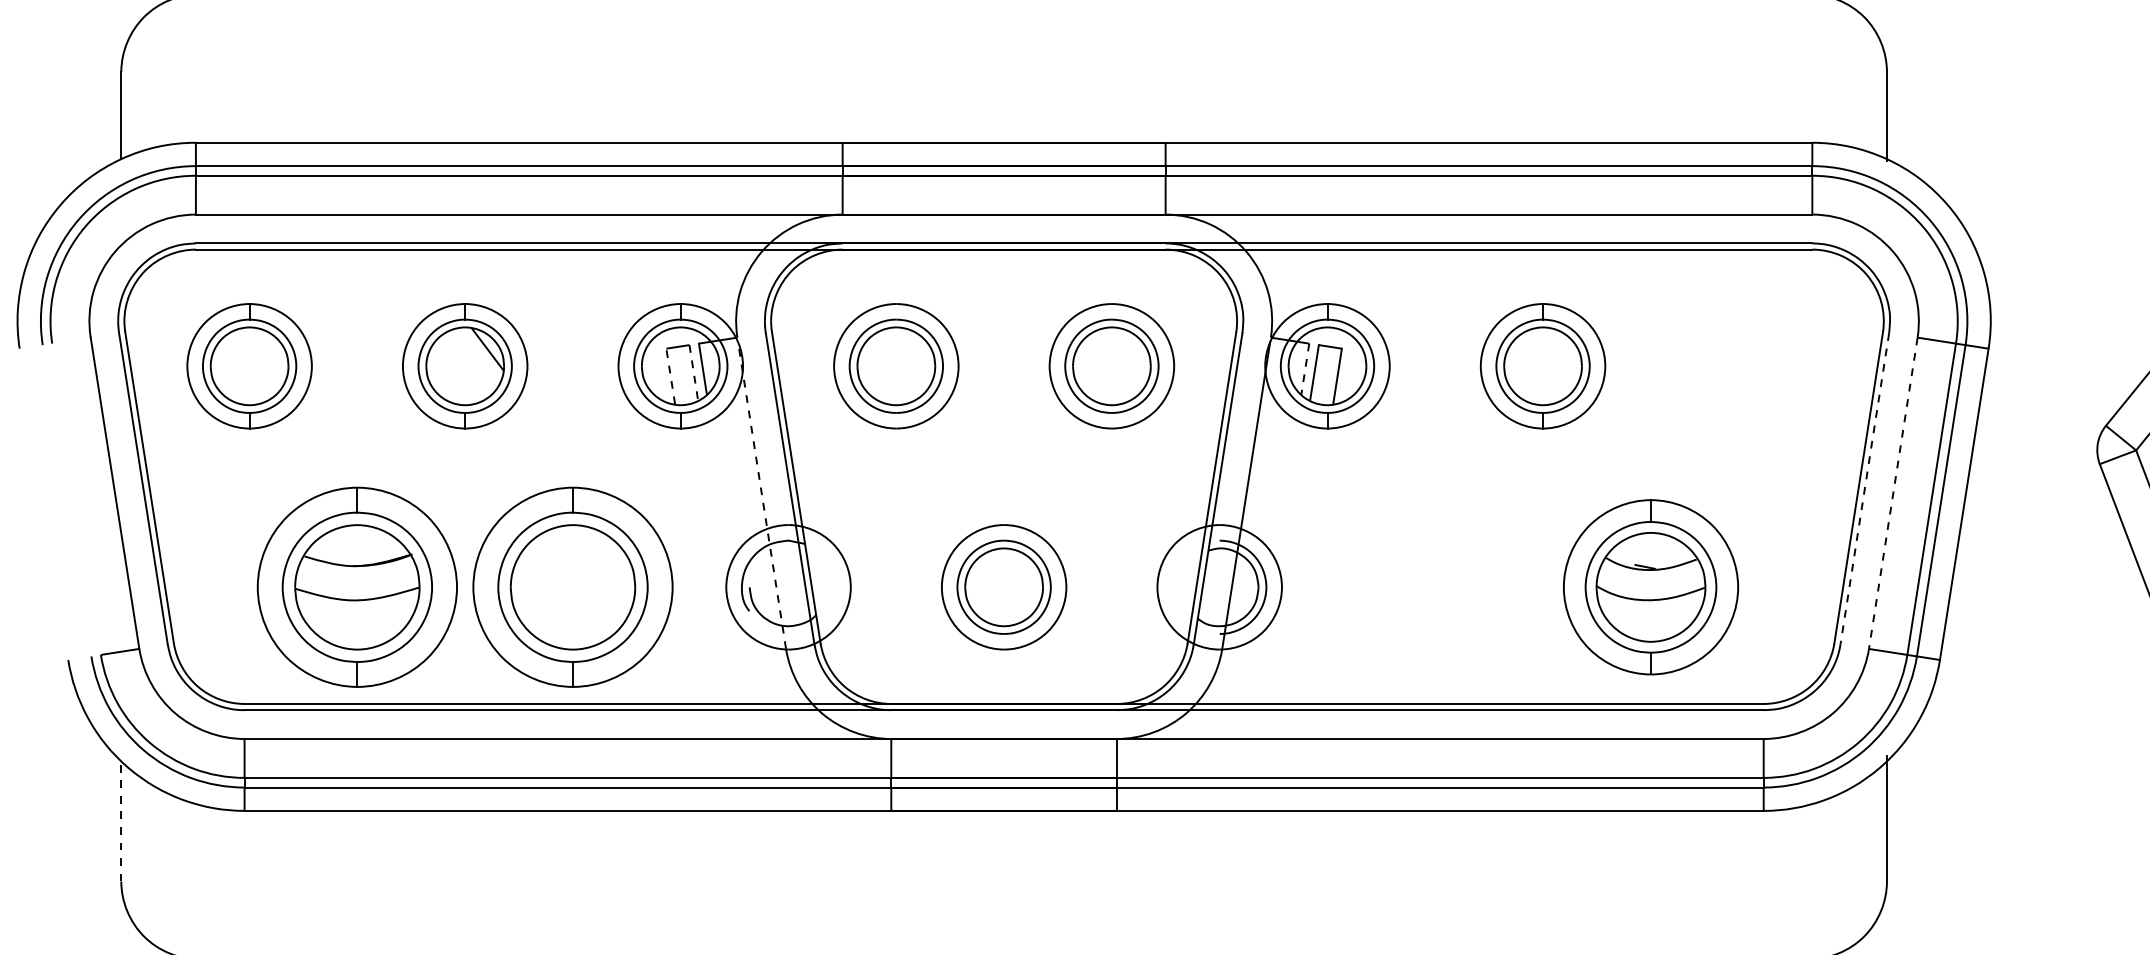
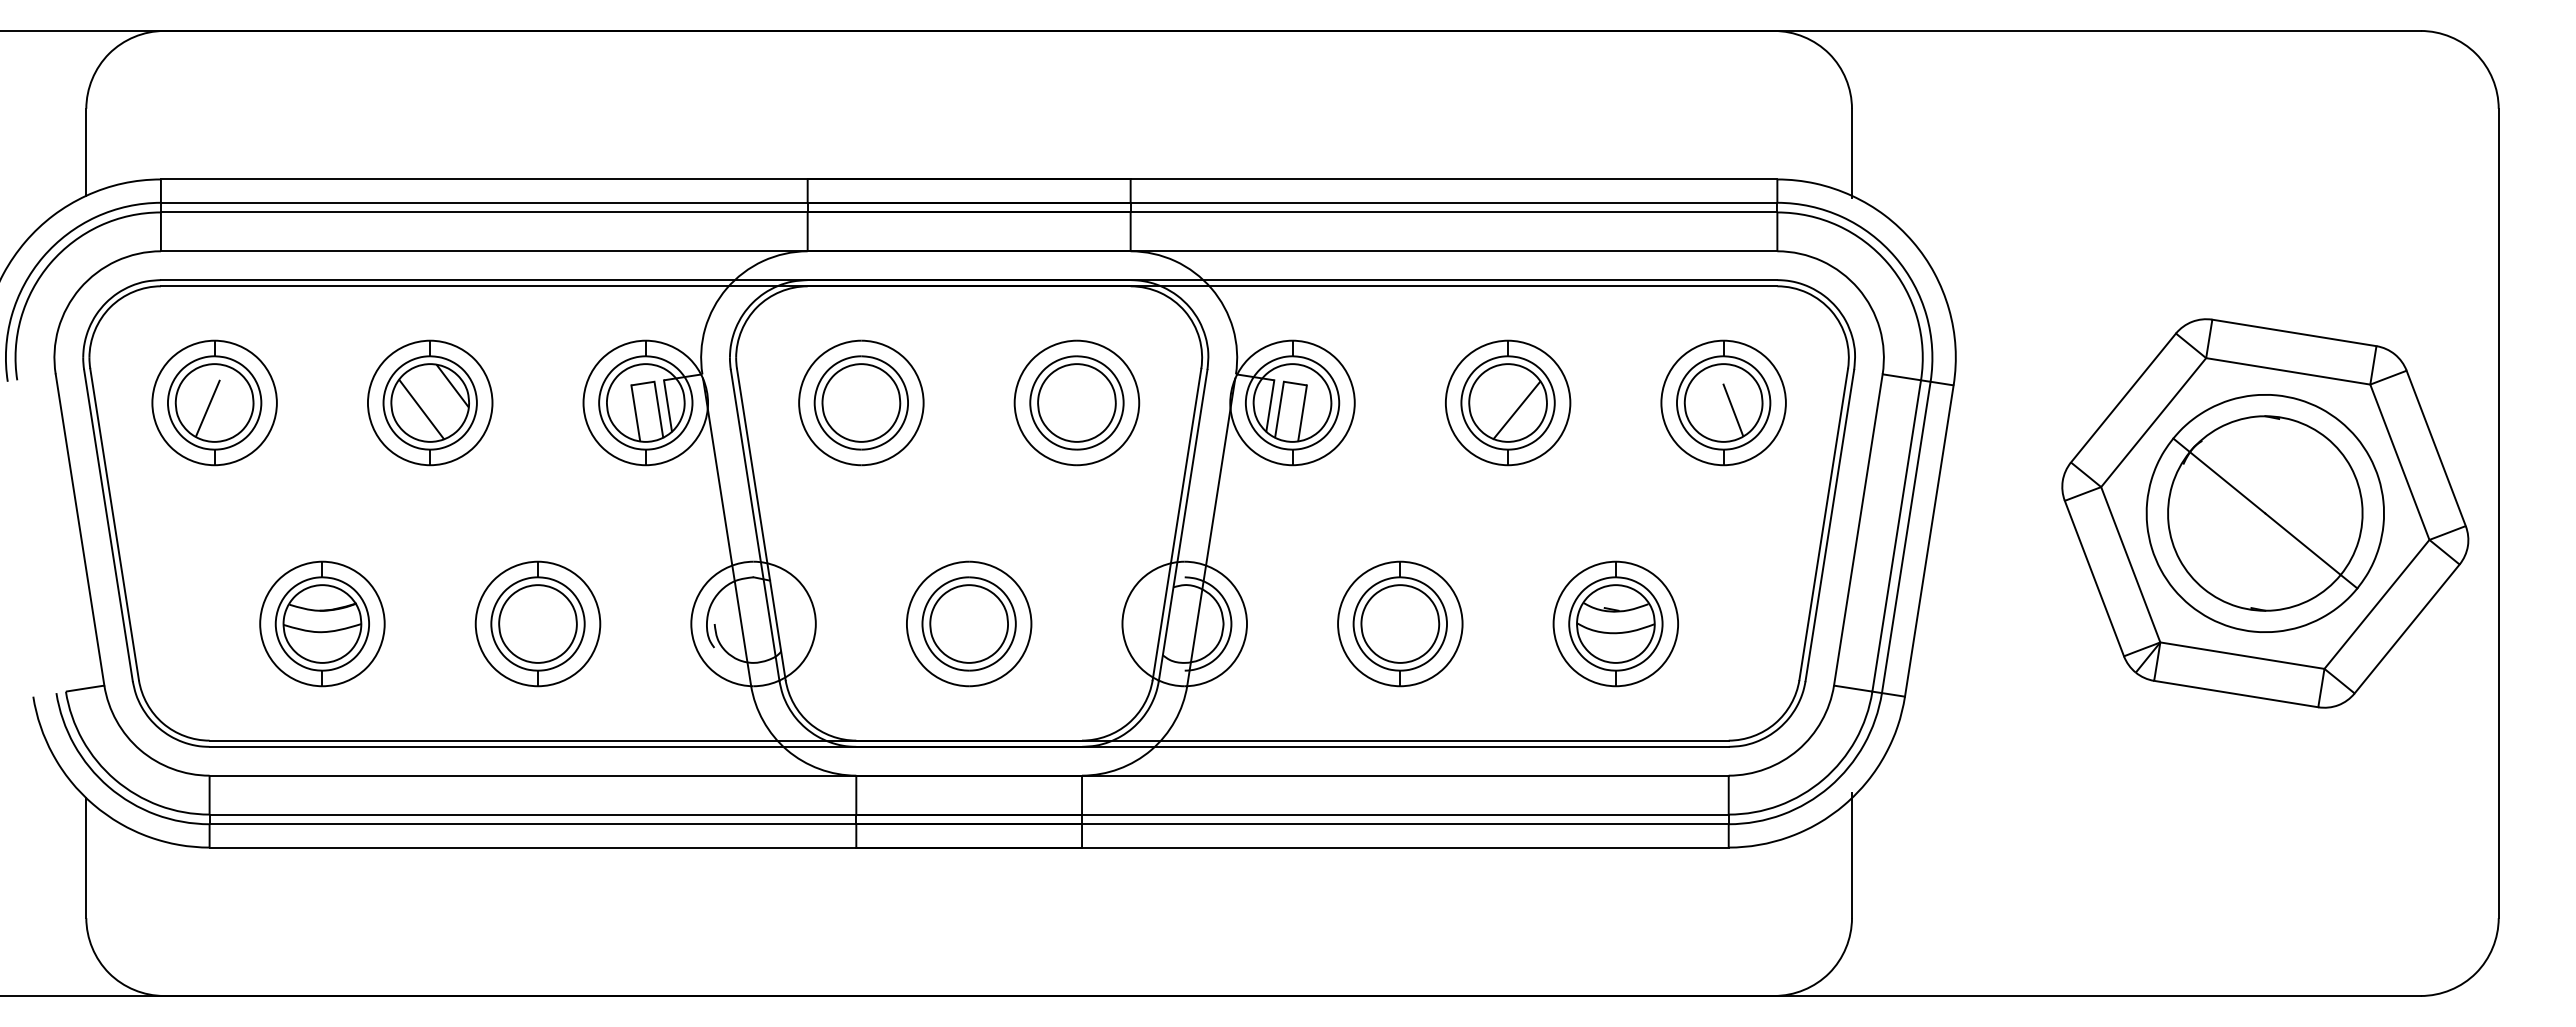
part: (1758, 365) -> (1723, 402), added
line: (1305, 368) -> (1270, 405), dashed -> solid
line: (242, 371) -> (207, 408), added
line: (456, 372) -> (421, 409), added
line: (693, 373) -> (658, 410), dashed -> solid
line: (1551, 373) -> (1516, 410), added
line: (670, 375) -> (635, 412), dashed -> solid
line: (1864, 488) -> (1829, 525), dashed -> solid
line: (1893, 492) -> (1858, 529), dashed -> solid
line: (762, 494) -> (727, 531), dashed -> solid
part: (357, 586) -> (322, 623), size x0.62
part: (572, 586) -> (537, 623), size x0.62
part: (1435, 586) -> (1400, 623), added
part: (1650, 586) -> (1615, 623), size x0.71
line: (121, 820) -> (86, 857), dashed -> solid

